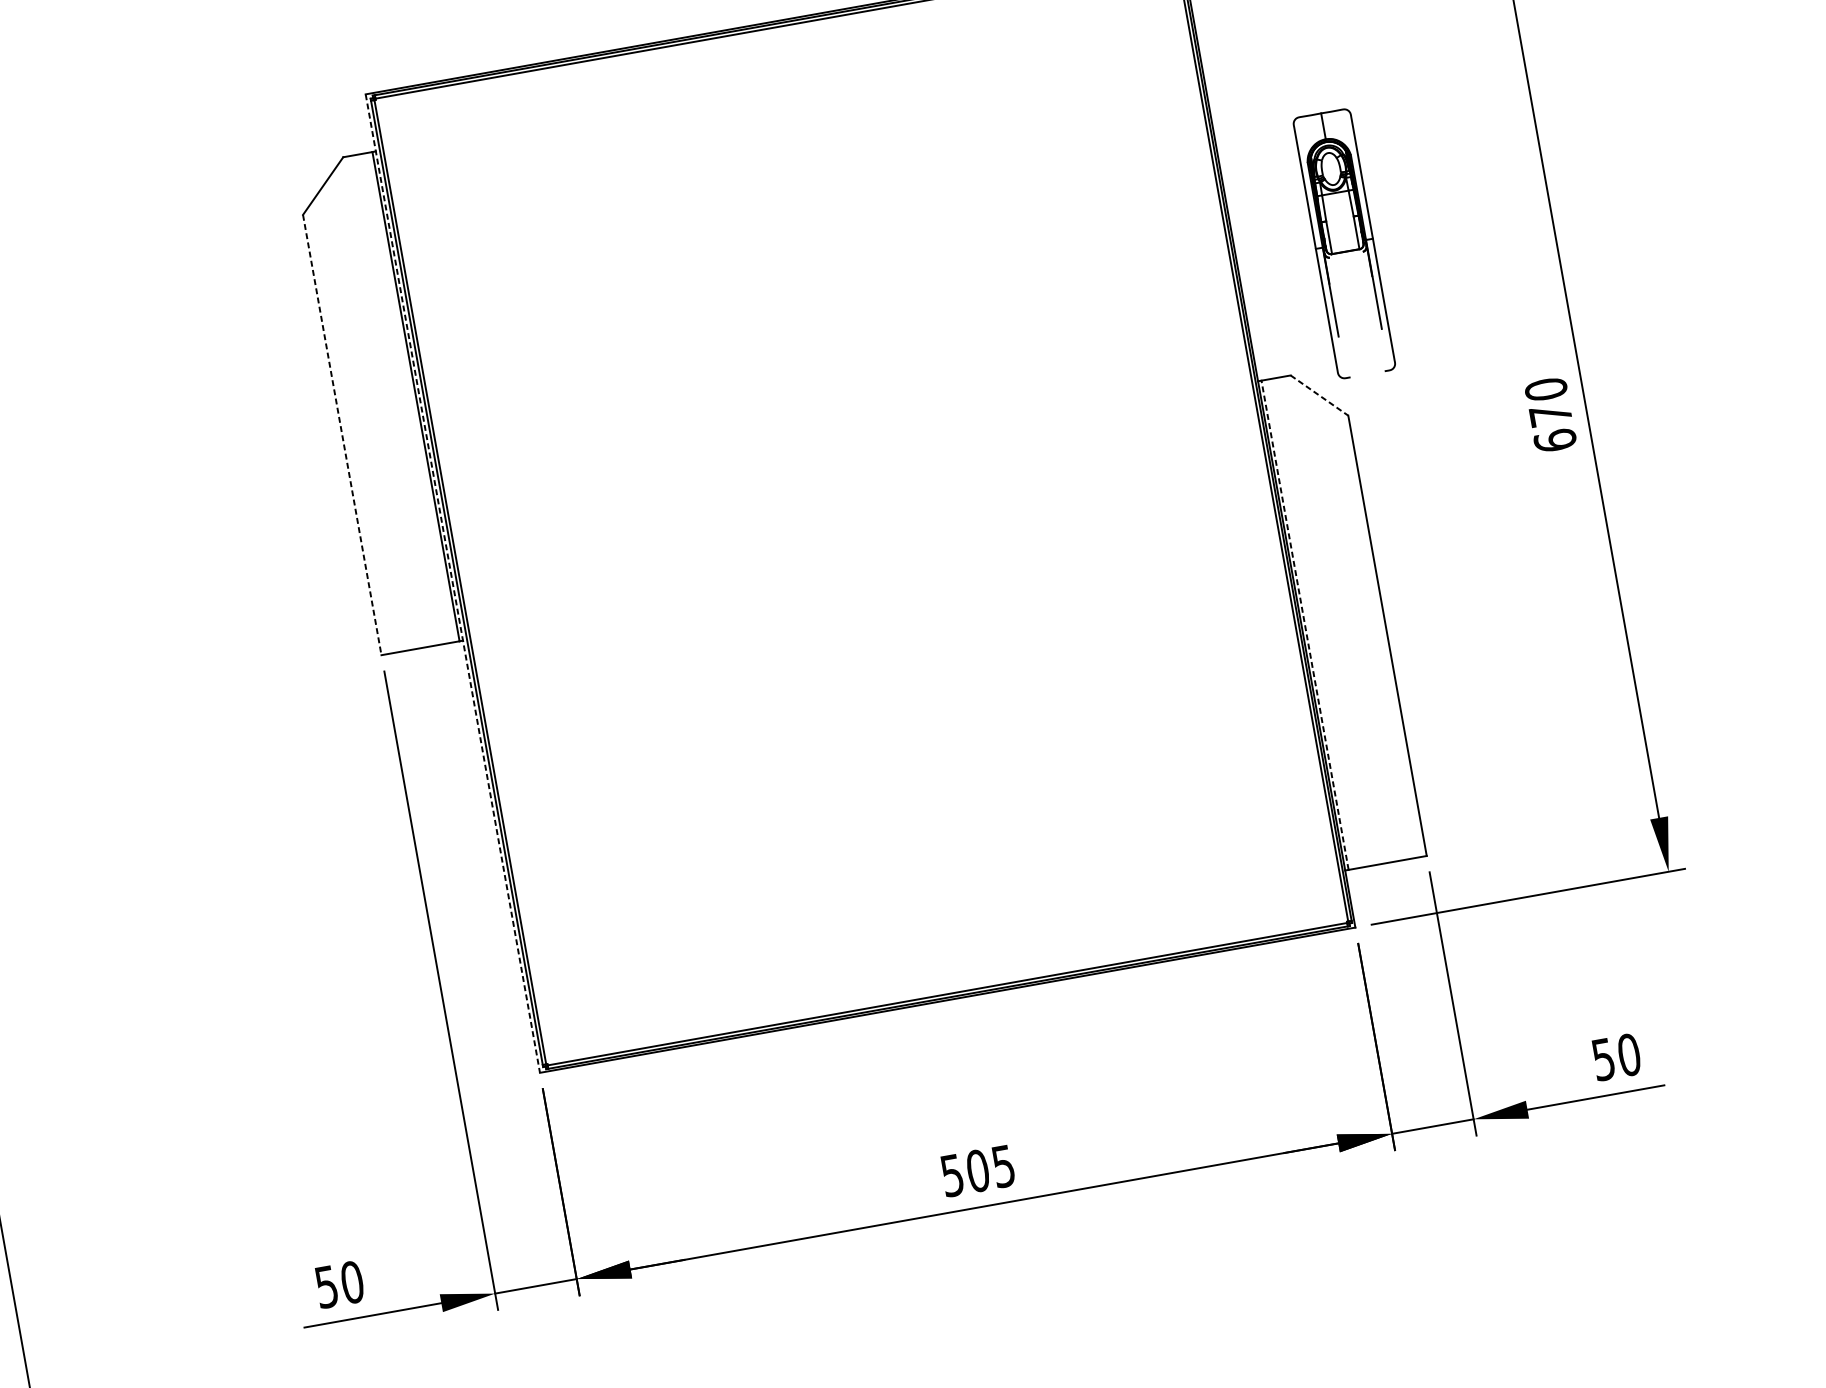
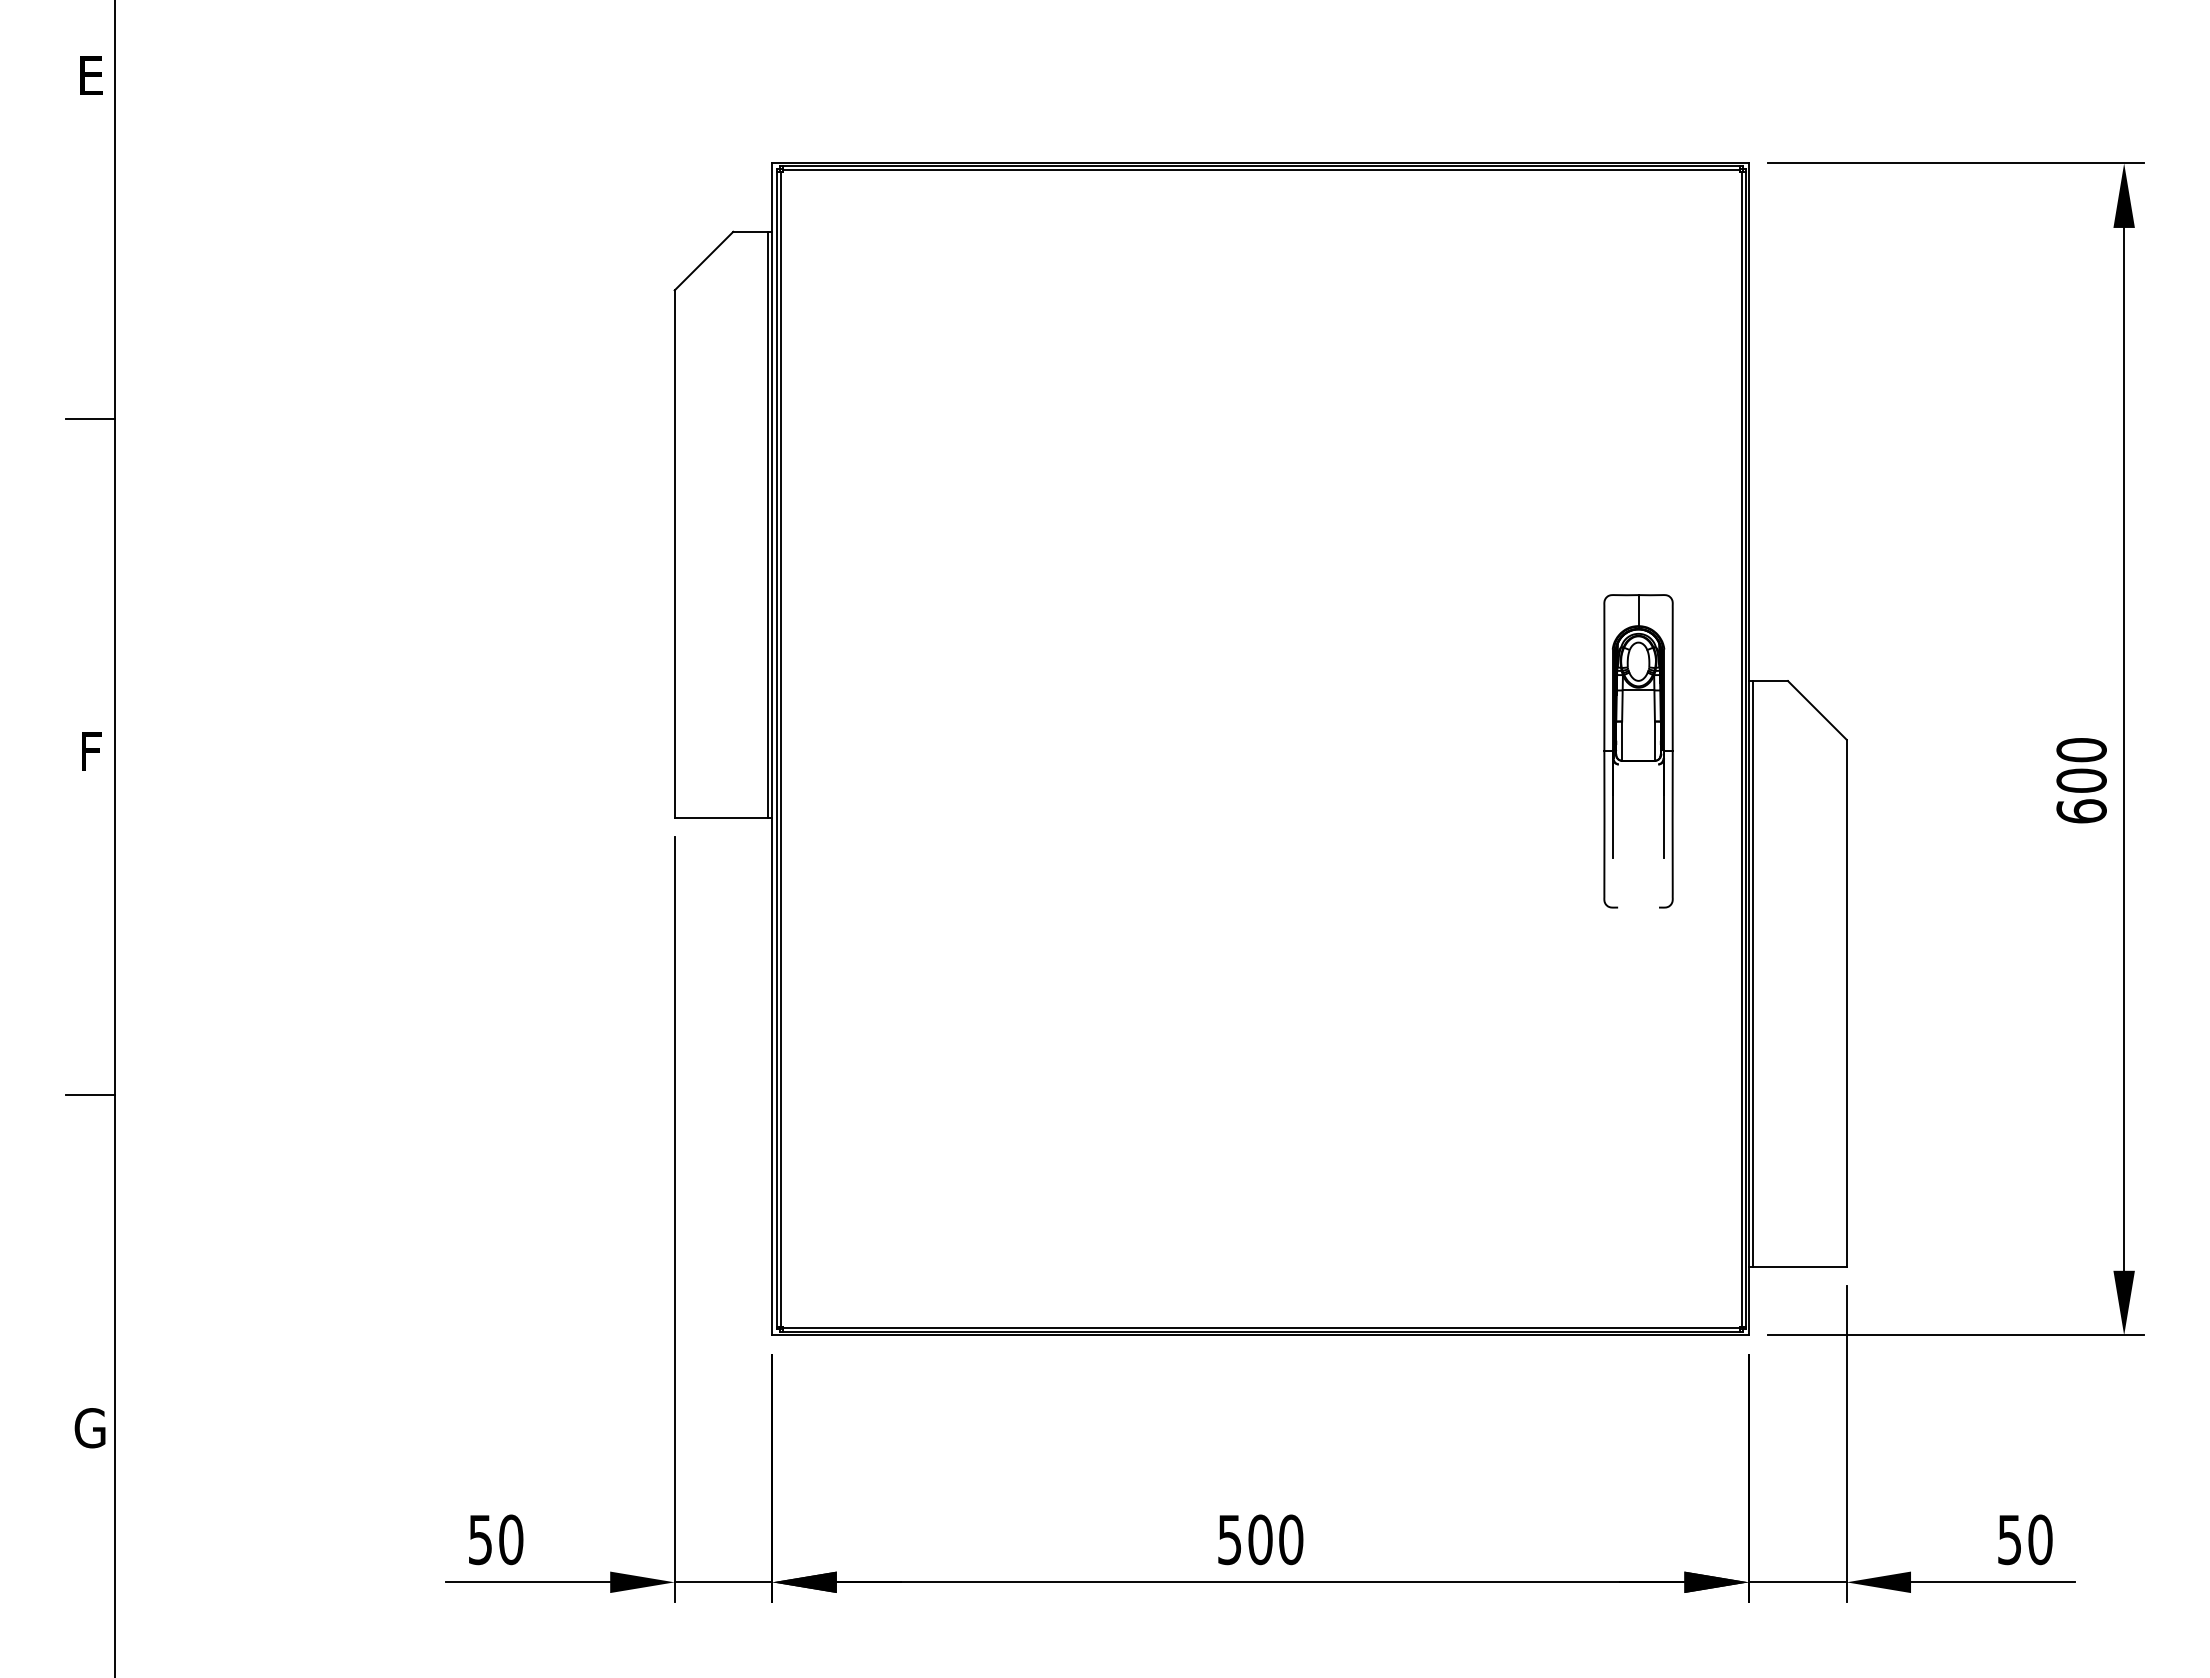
part: (1344, 243) -> (1638, 751), moved
line: (1319, 395) -> (1817, 710), dashed -> solid
text: (1550, 414) -> (2081, 780), 670 -> 600
line: (342, 435) -> (674, 554), dashed -> solid
line: (453, 583) -> (772, 749), dashed -> solid
line: (1305, 625) -> (1753, 974), dashed -> solid
text: (1003, 1166) -> (1291, 1539), 505 -> 500

